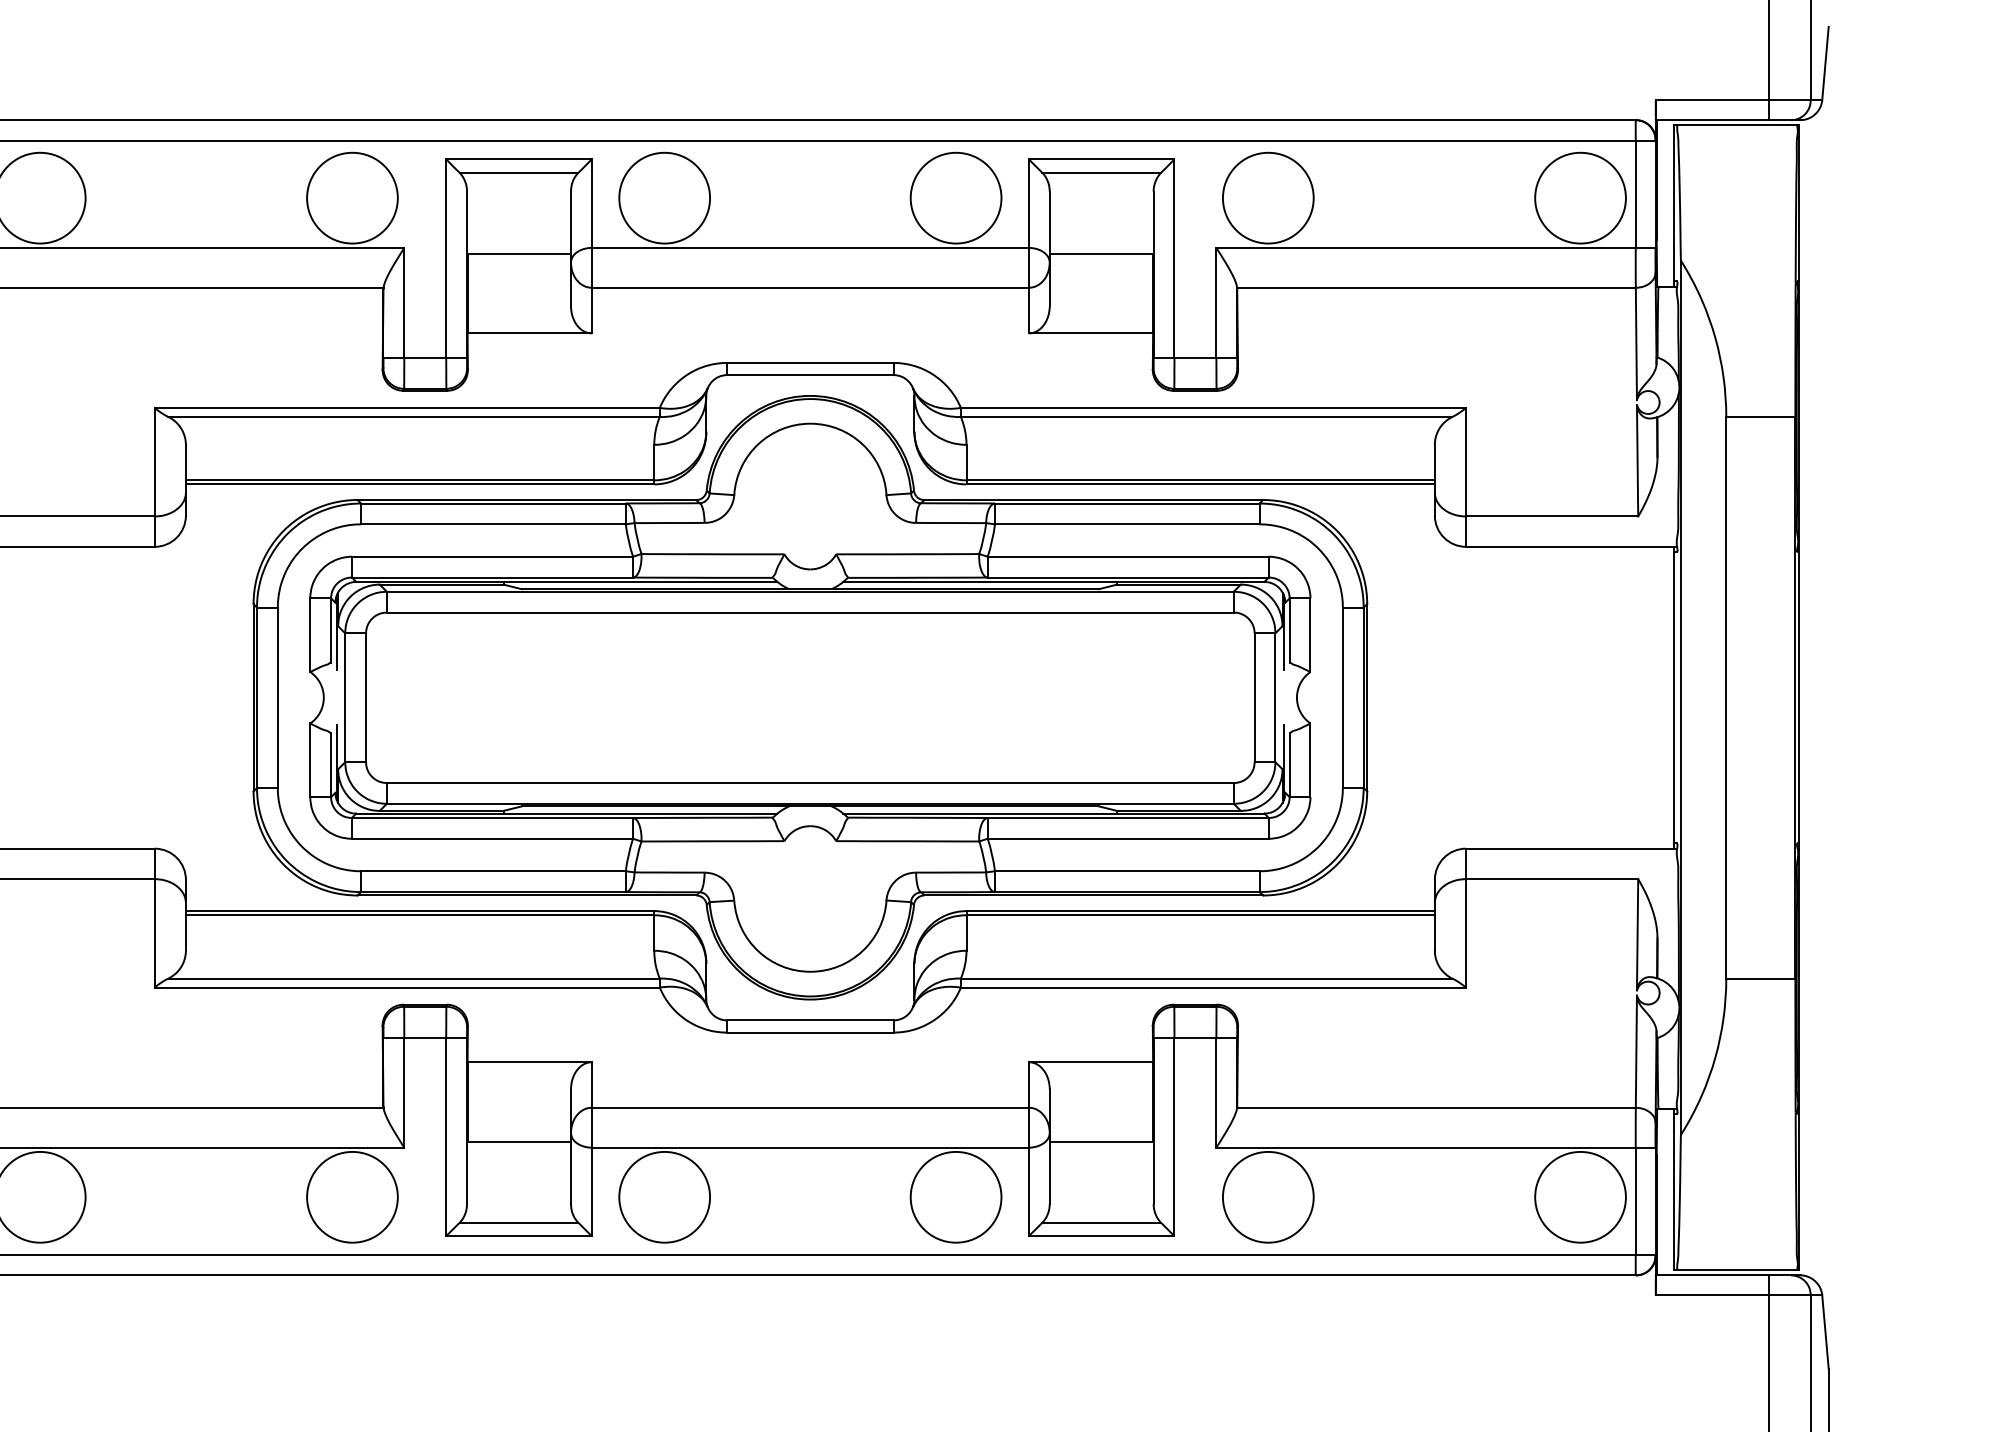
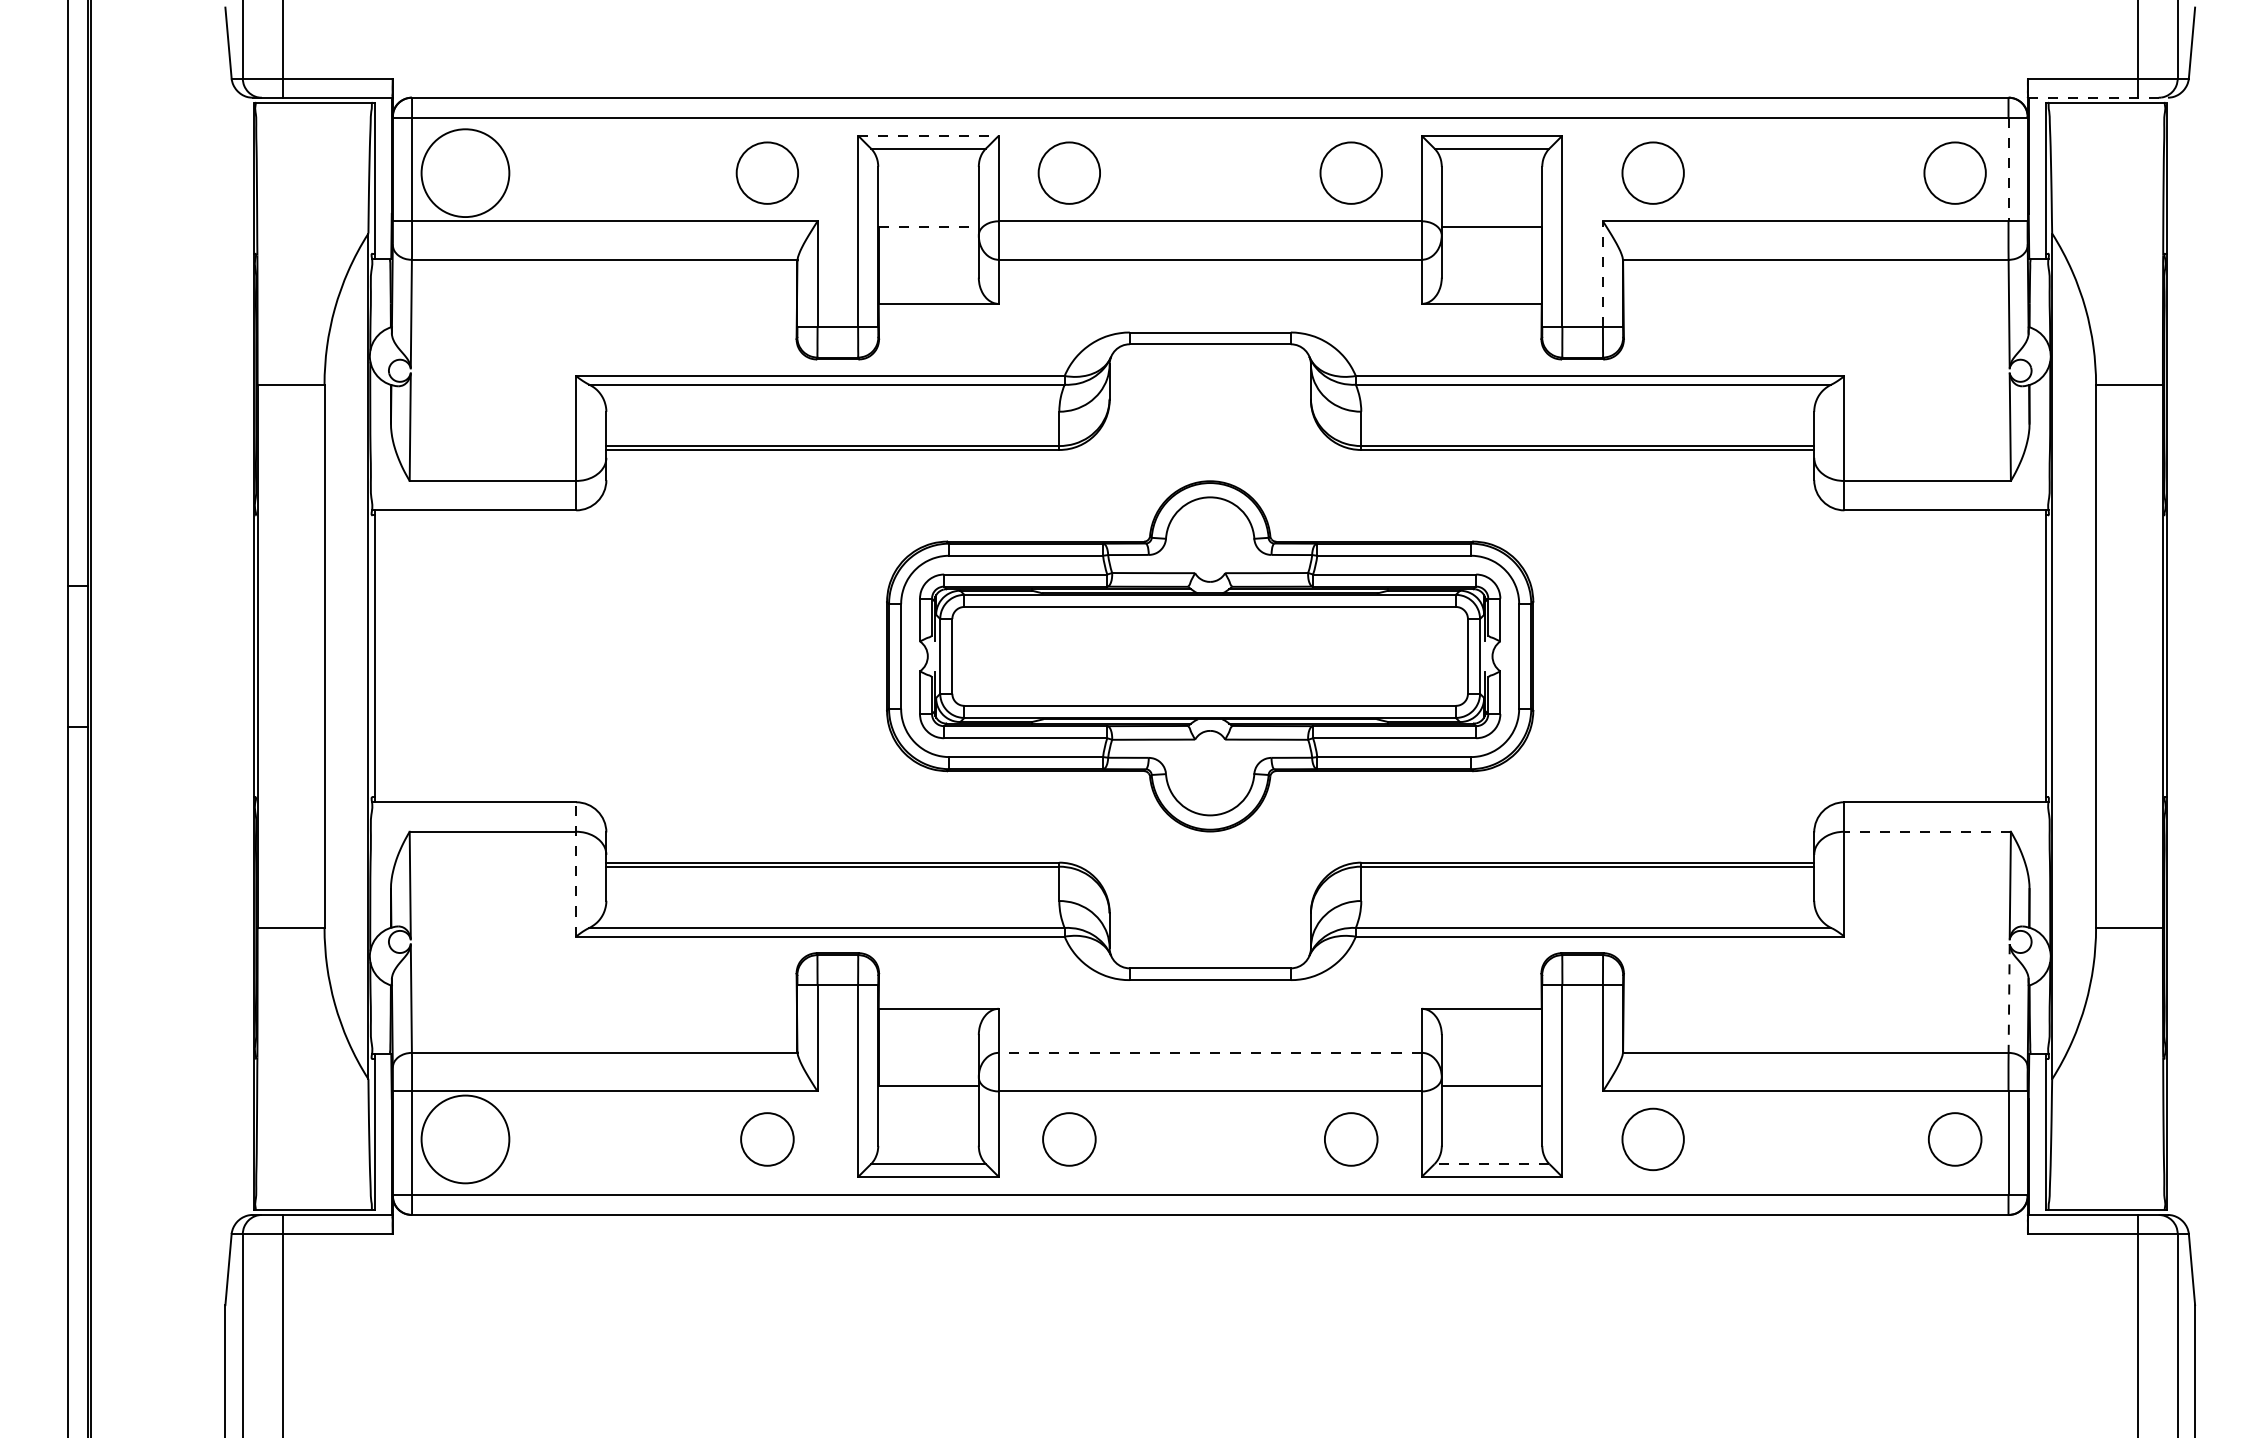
line: (1727, 119) -> (2097, 97), solid -> dashed
line: (520, 159) -> (929, 135), solid -> dashed
line: (1635, 194) -> (2008, 169), solid -> dashed
circle: (352, 198) -> (767, 173), size x0.7
circle: (664, 198) -> (1069, 173), size x0.7
circle: (956, 198) -> (1351, 173), size x0.7
circle: (1268, 198) -> (1653, 173), size x0.7
circle: (1580, 198) -> (1955, 173), size x0.7
line: (520, 254) -> (929, 227), solid -> dashed
line: (1215, 301) -> (1602, 273), solid -> dashed
part: (809, 697) -> (1209, 656), size x0.6
line: (1551, 878) -> (1927, 831), solid -> dashed
line: (155, 917) -> (576, 868), solid -> dashed
line: (1636, 1052) -> (2009, 999), solid -> dashed
line: (809, 1107) -> (1209, 1052), solid -> dashed
circle: (352, 1197) -> (767, 1139), size x0.6
circle: (664, 1197) -> (1069, 1139), size x0.6
circle: (956, 1197) -> (1351, 1139), size x0.6
circle: (1268, 1197) -> (1653, 1139), size x0.7
circle: (1580, 1197) -> (1955, 1139), size x0.6
line: (1101, 1223) -> (1491, 1164), solid -> dashed

